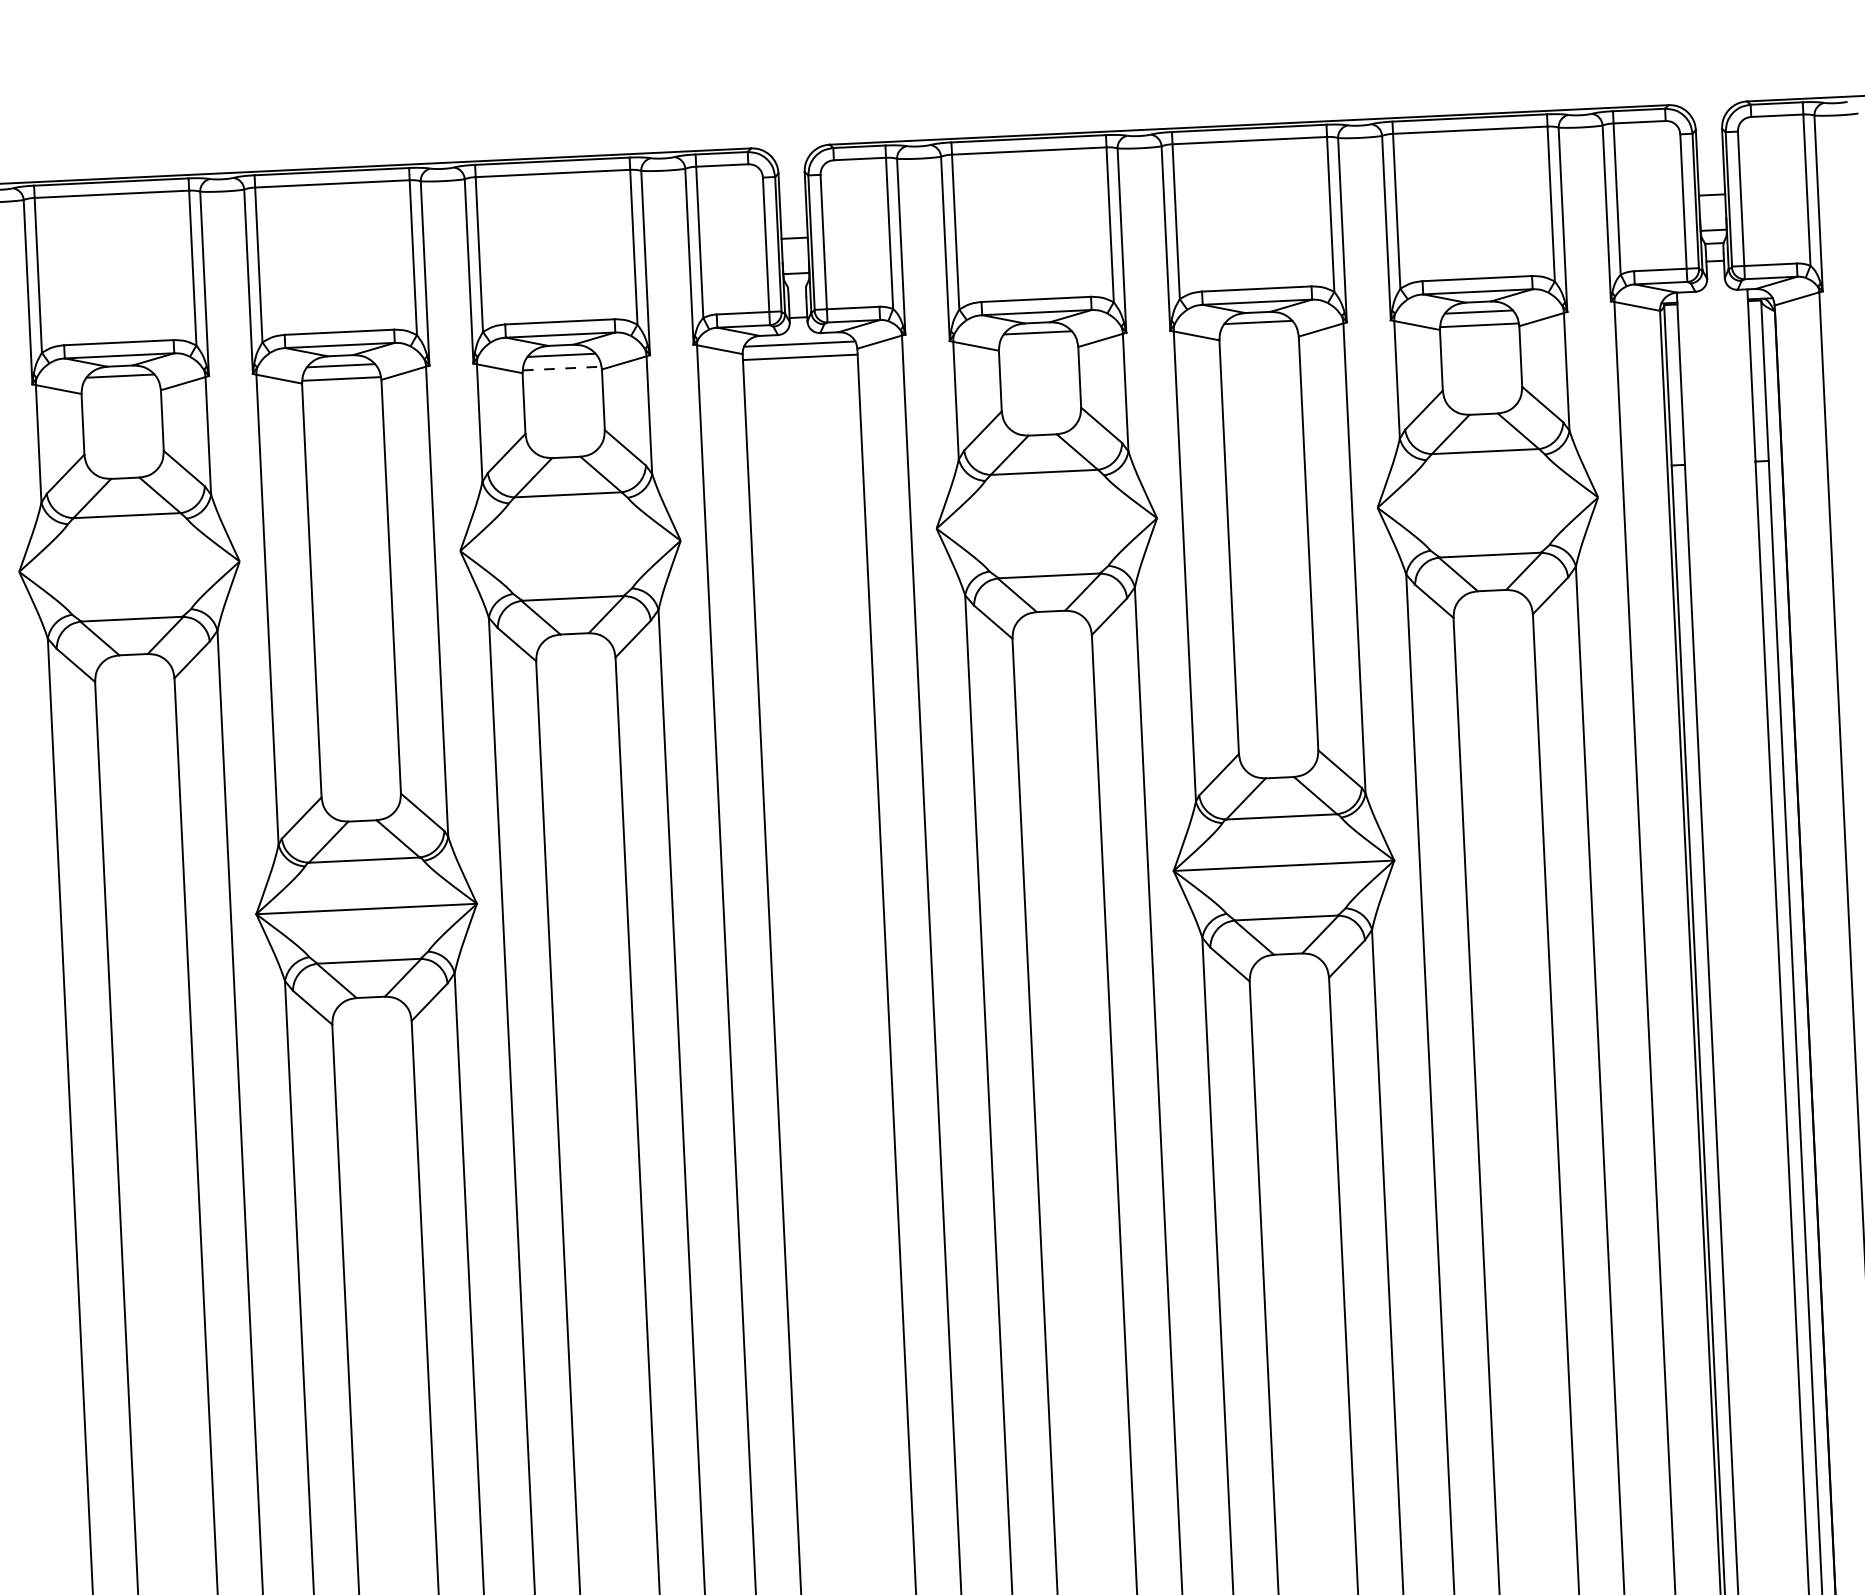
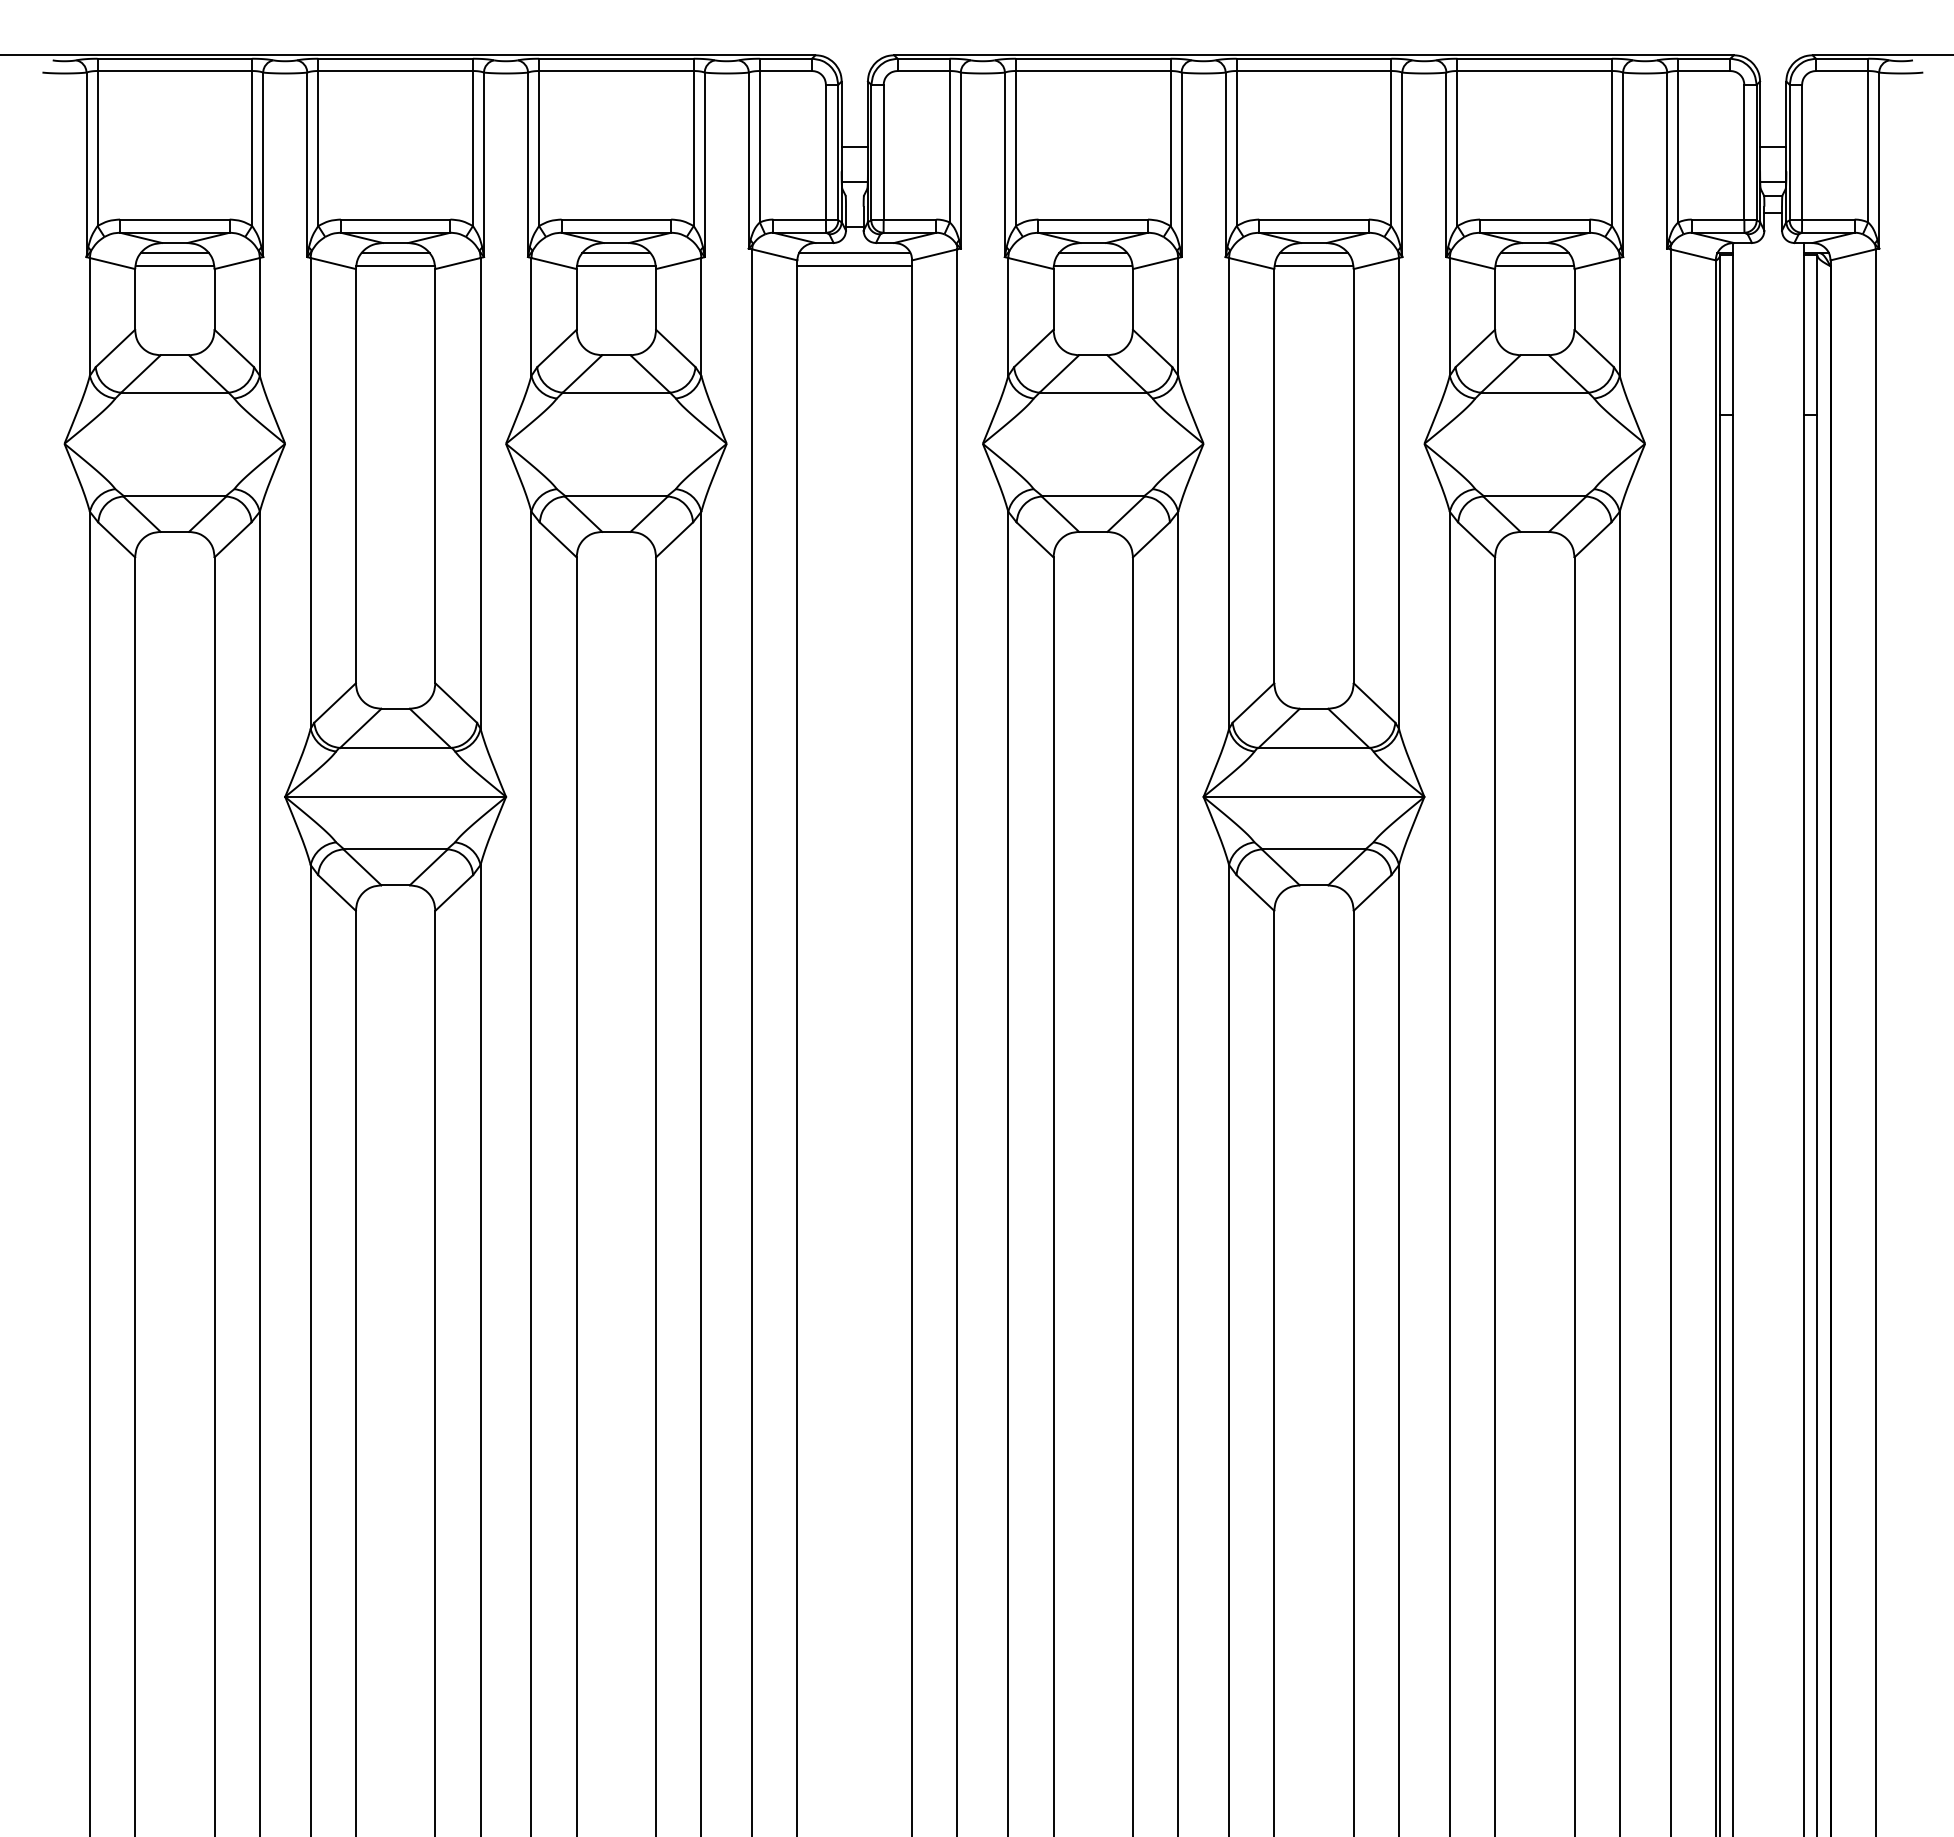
line: (1258, 335) -> (1313, 266), added
line: (1038, 346) -> (1093, 266), added
line: (562, 368) -> (616, 266), dashed -> solid
line: (120, 389) -> (174, 266), added

